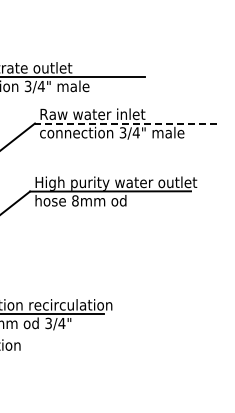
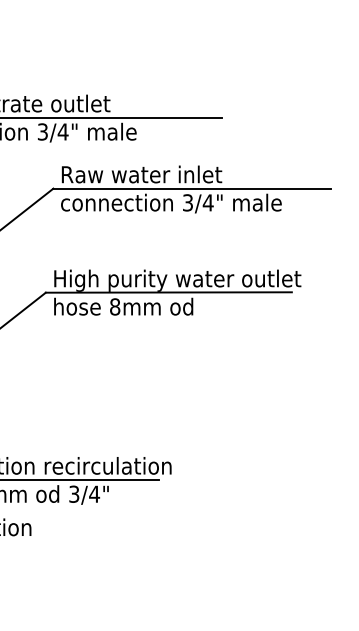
line: (125, 123) -> (191, 188), dashed -> solid

